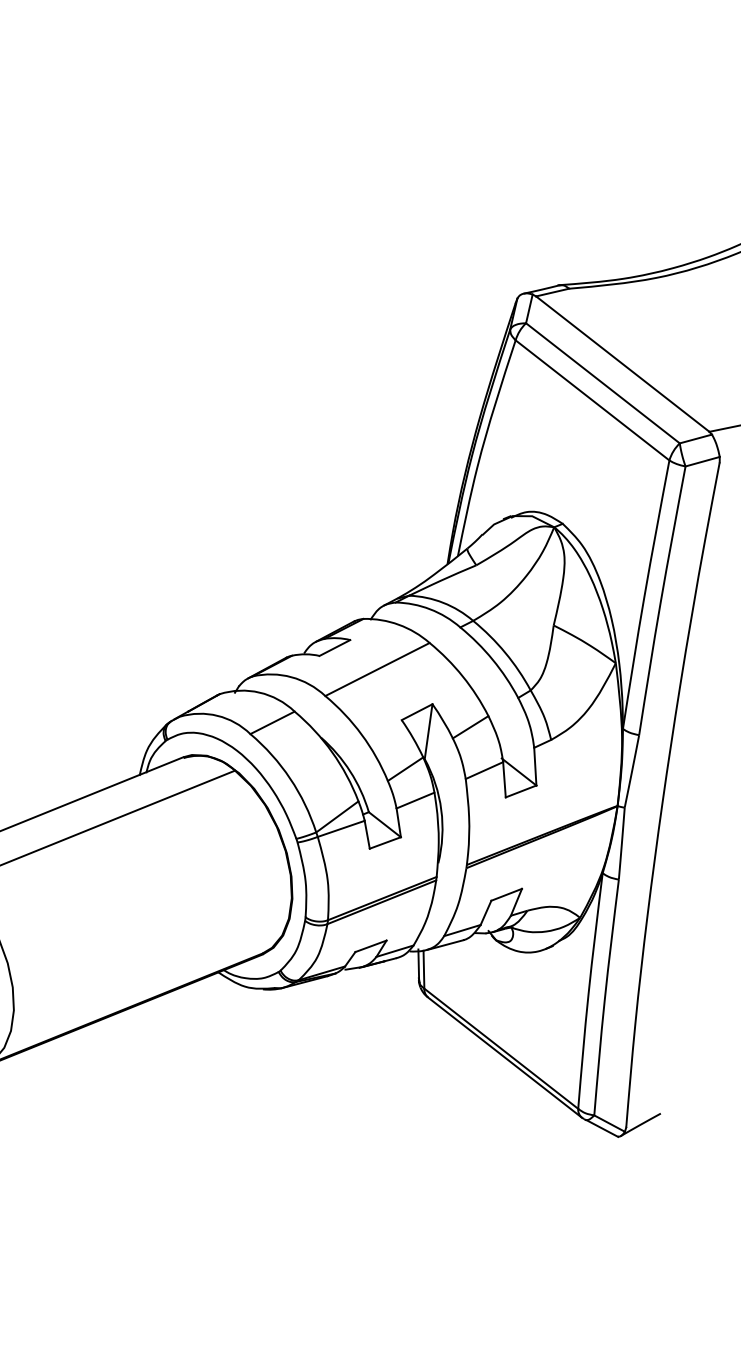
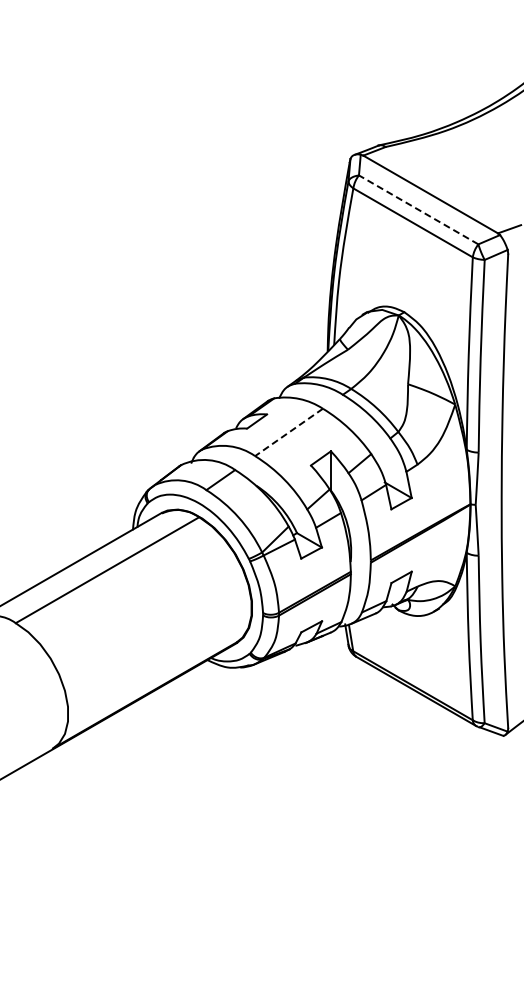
line: (602, 382) -> (418, 209), solid -> dashed
line: (376, 669) -> (288, 432), solid -> dashed

